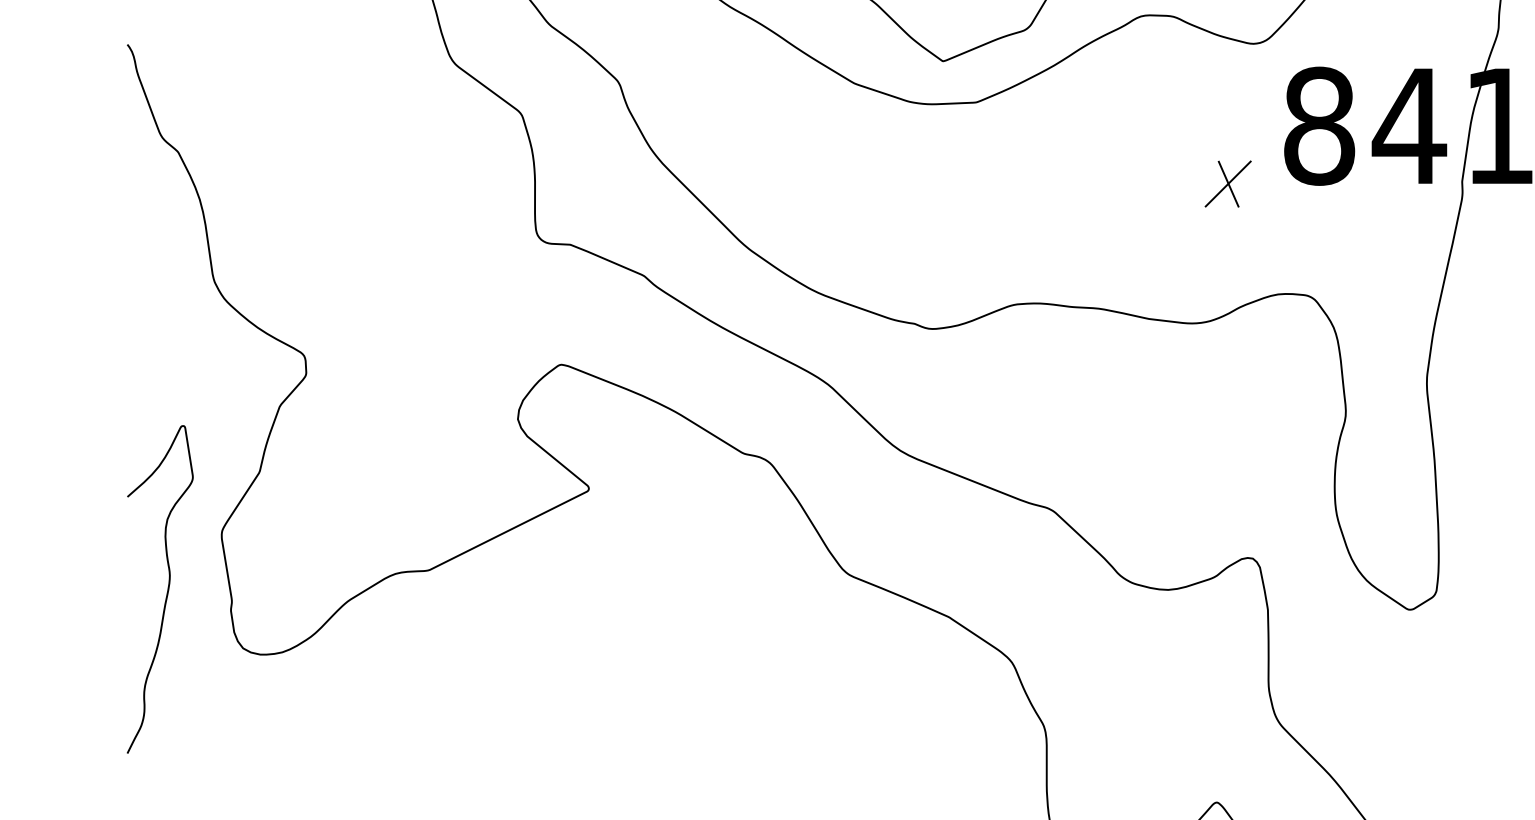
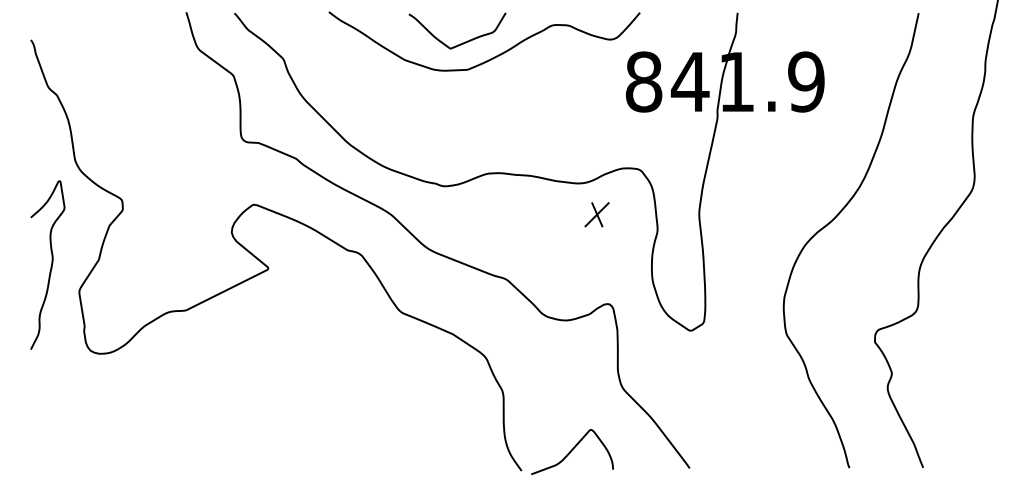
part: (1227, 183) -> (596, 214), moved
curve: (165, 591) -> (50, 266), moved

